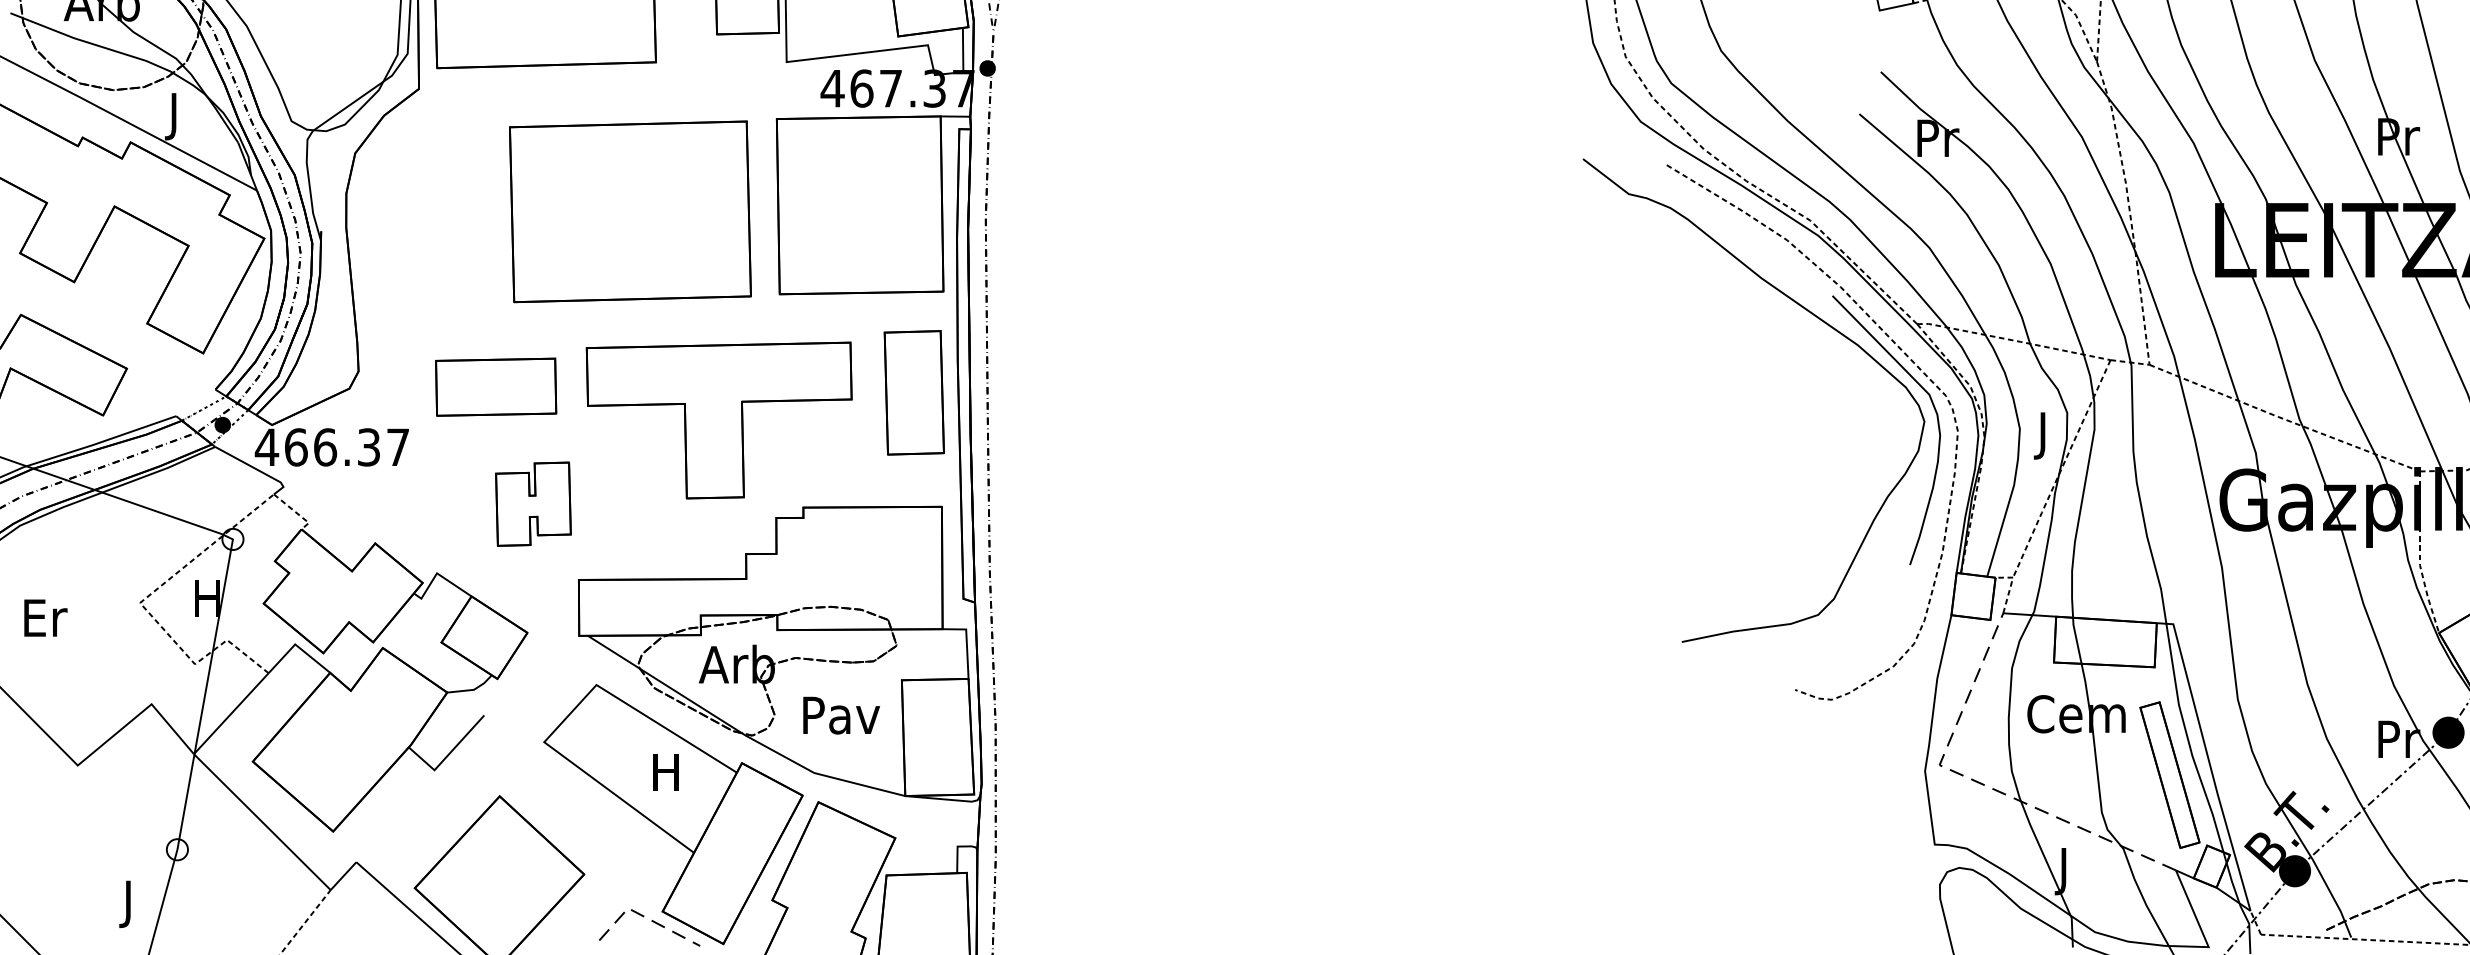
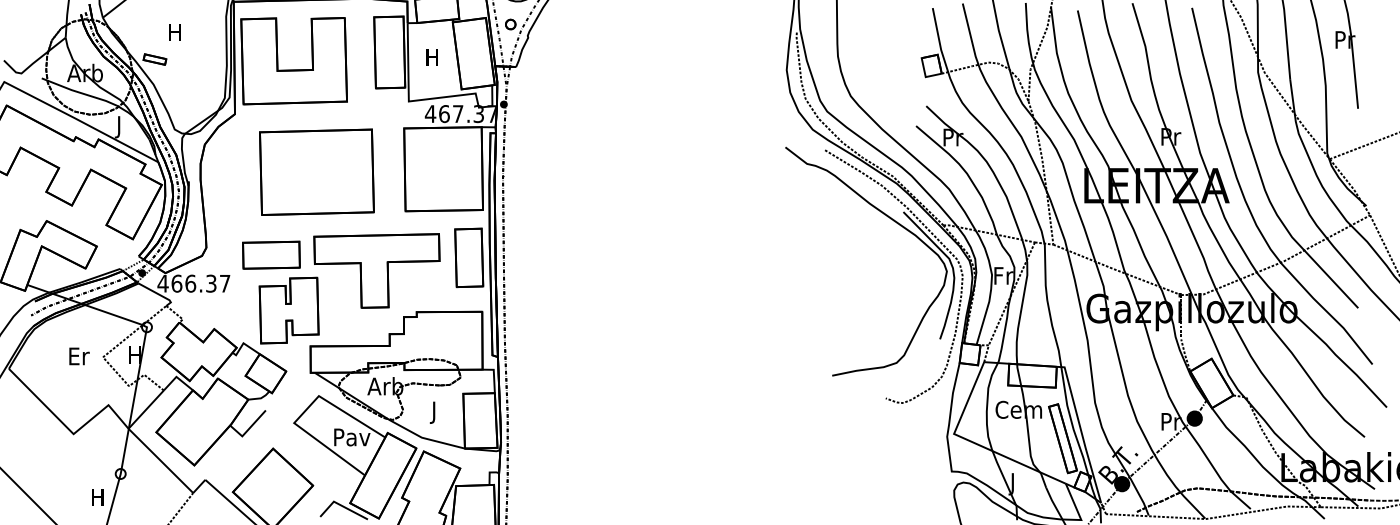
part: (629, 210) -> (316, 171), moved
text: (2044, 436) -> (1003, 278), J -> Fr
part: (532, 504) -> (288, 310), size x1.67
text: (45, 618) -> (79, 356), moved
text: (840, 719) -> (434, 412), Pav -> J
text: (667, 772) -> (352, 437), H -> Pav
line: (1982, 783) -> (974, 442), dashed -> solid
text: (128, 903) -> (97, 499), J -> H
line: (644, 916) -> (341, 505), dashed -> solid

